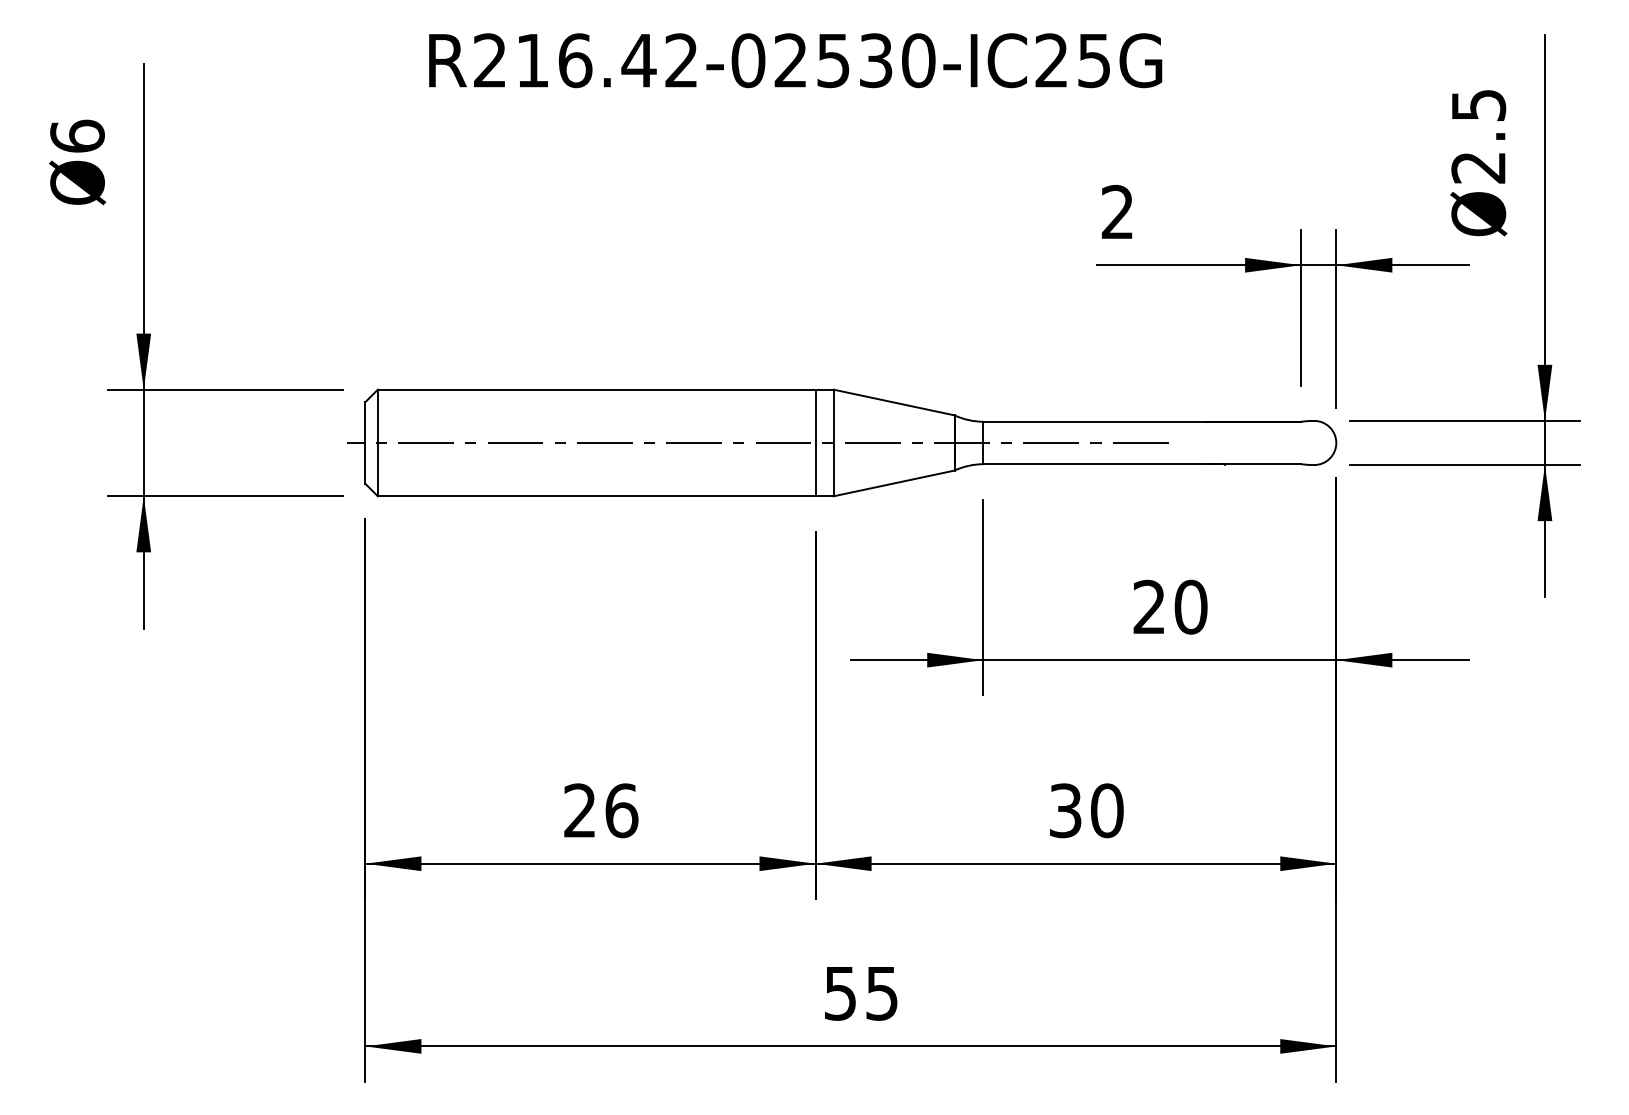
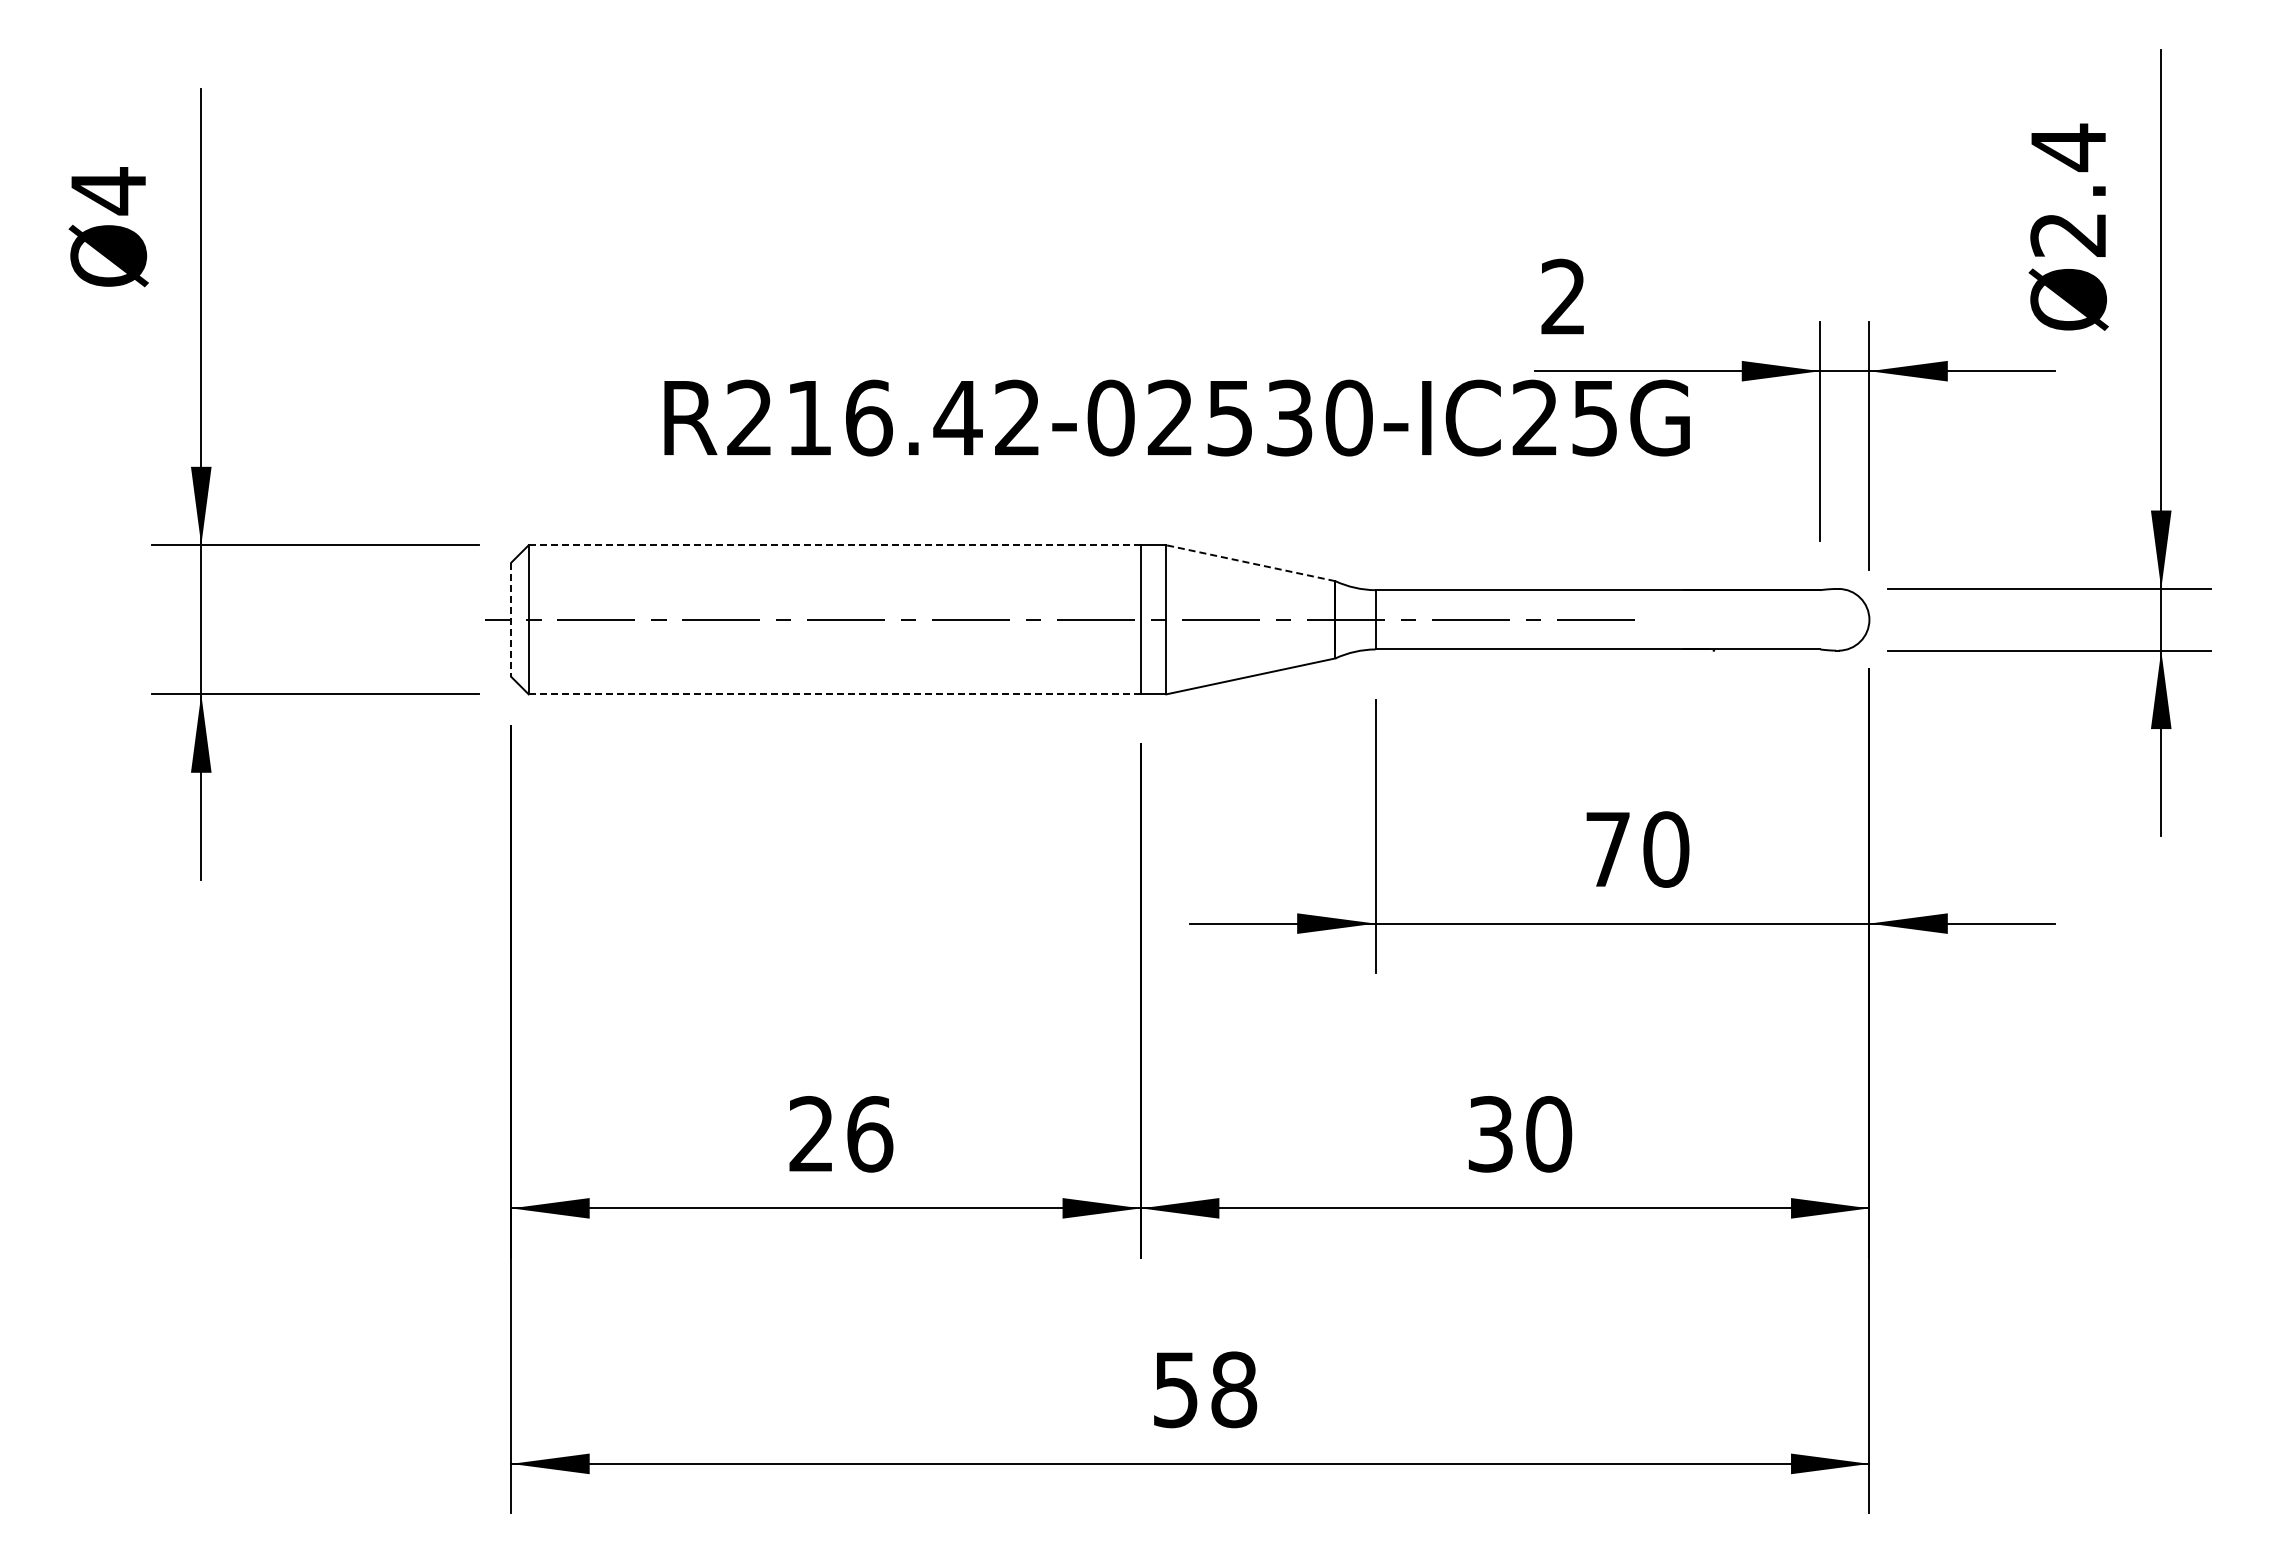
text: (795, 60) -> (1176, 417), moved
text: (1479, 105) -> (2069, 147), Ø2.5 -> Ø2.4
text: (77, 136) -> (108, 191), Ø6 -> Ø4
line: (596, 389) -> (834, 545), solid -> dashed
line: (893, 402) -> (1250, 563), solid -> dashed
line: (365, 443) -> (511, 620), solid -> dashed
line: (596, 496) -> (834, 694), solid -> dashed
text: (1149, 606) -> (1607, 848), 20 -> 70
text: (882, 993) -> (1234, 1389), 55 -> 58

